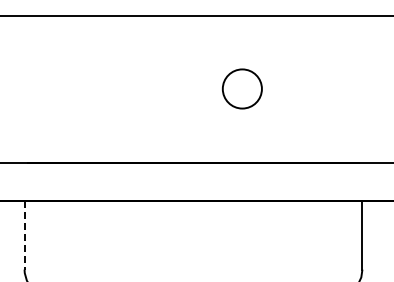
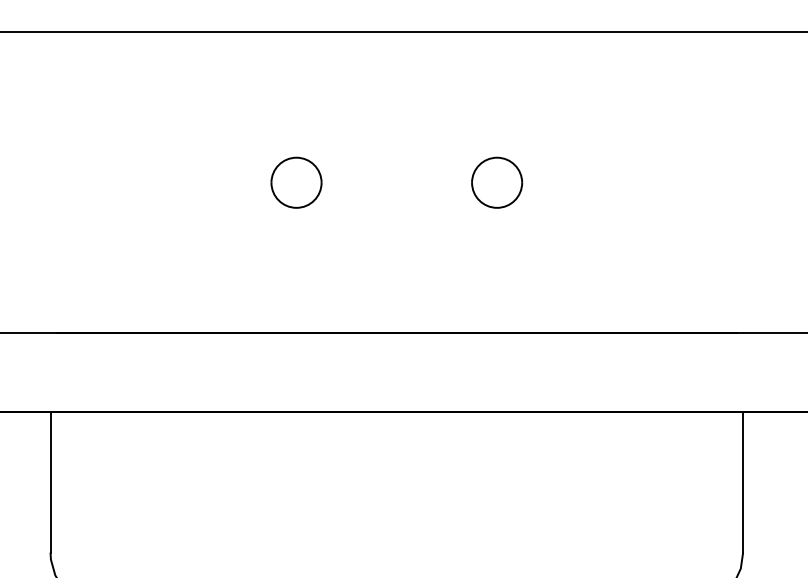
part: (144, 89) -> (296, 183), added
part: (242, 89) -> (497, 183), size x0.62
line: (24, 235) -> (50, 482), dashed -> solid

